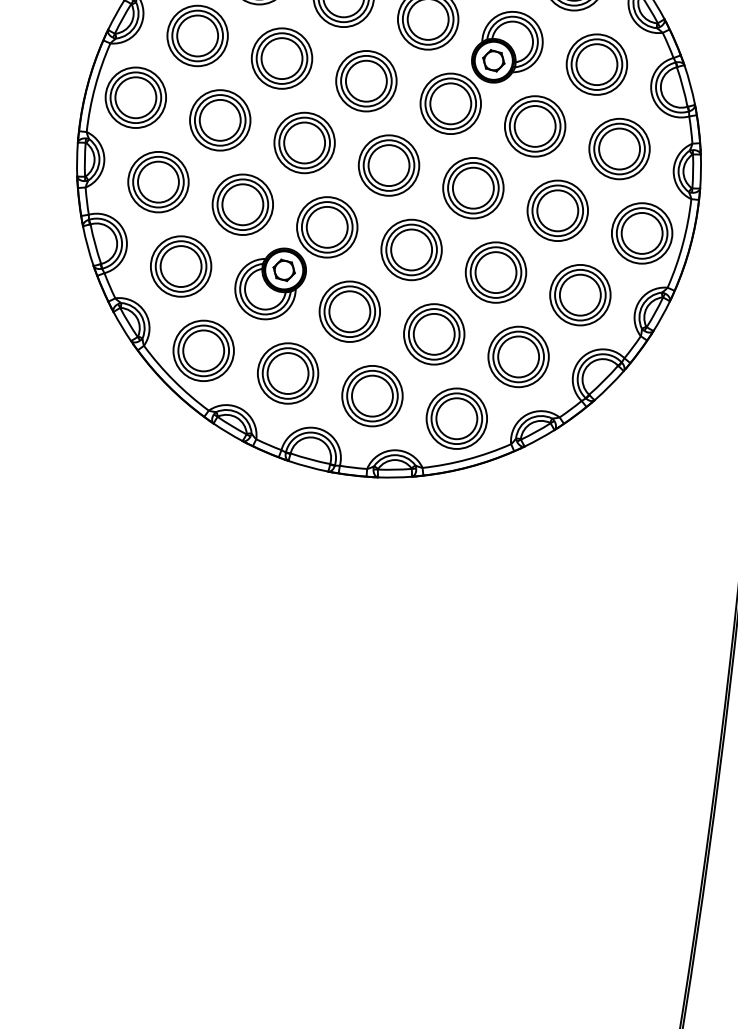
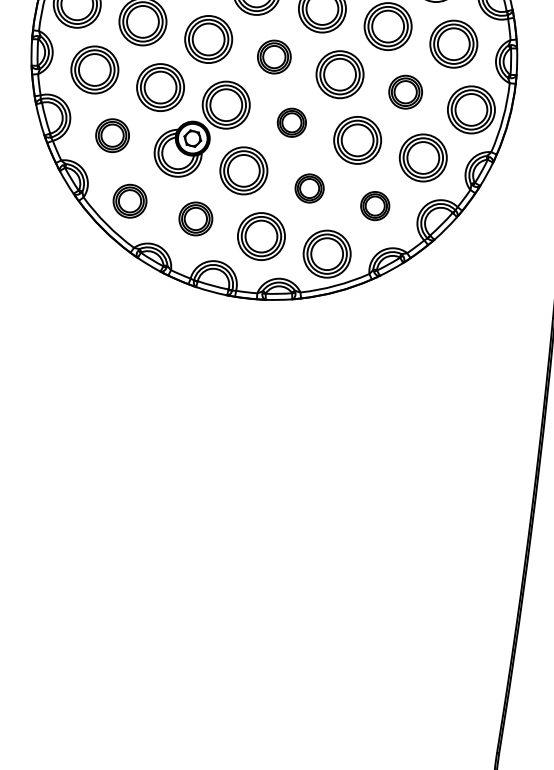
part: (388, 165) -> (273, 57), size x0.7
part: (557, 210) -> (405, 92), size x0.7
part: (411, 249) -> (291, 122), size x0.6
part: (181, 266) -> (112, 135), size x0.7
part: (434, 334) -> (309, 188), size x0.6
part: (203, 350) -> (129, 201), size x0.7
part: (518, 356) -> (375, 205), size x0.6
part: (288, 373) -> (196, 218), size x0.7

